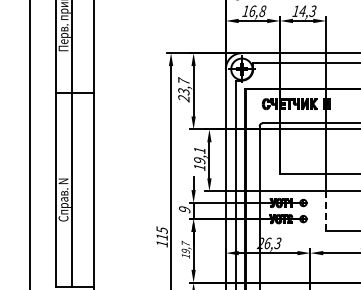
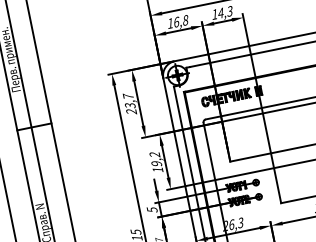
text: (199, 150) -> (154, 154), 19,1 -> 19,2
text: (184, 209) -> (152, 209), 9 -> 5
line: (326, 211) -> (277, 186), dashed -> solid

